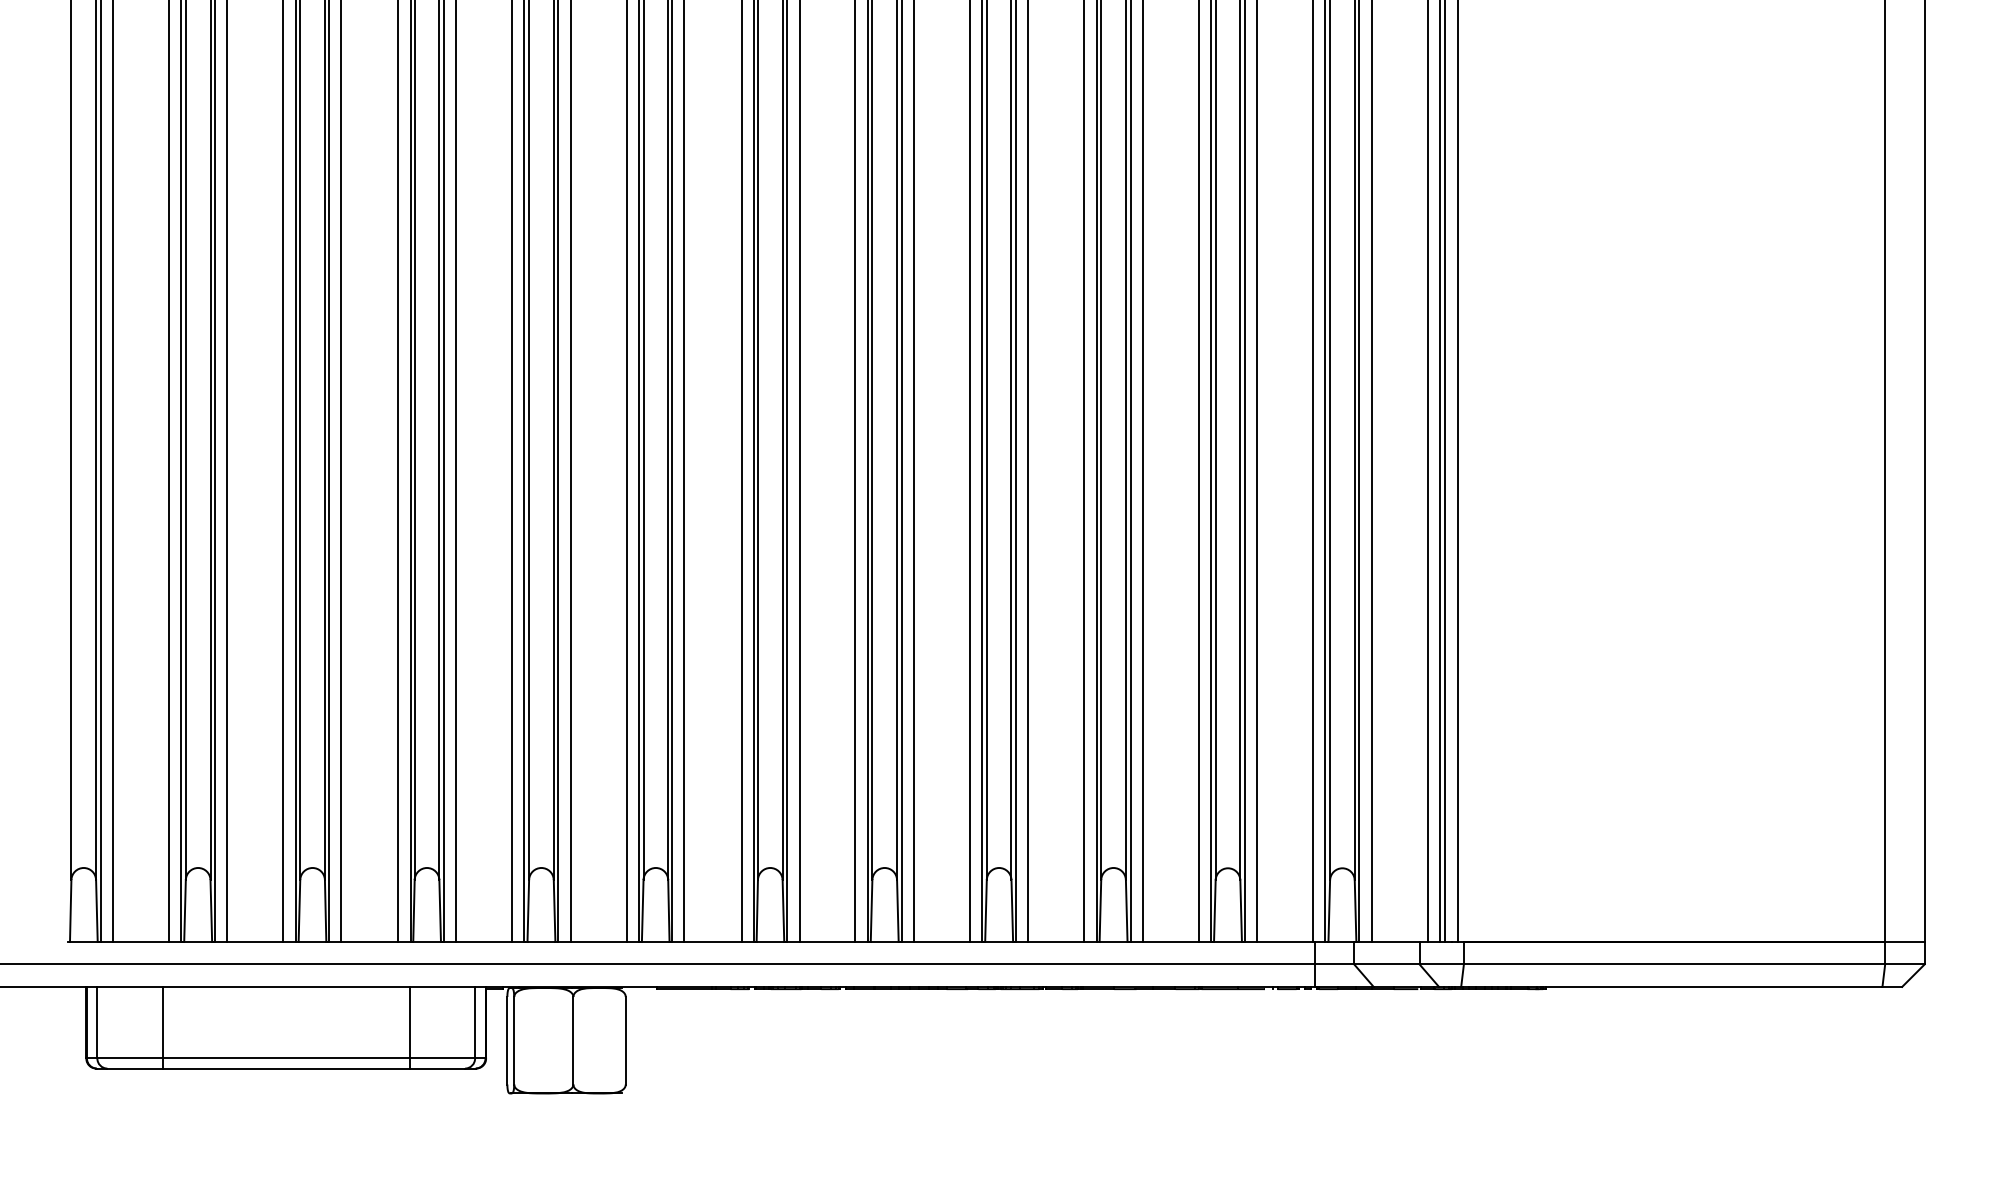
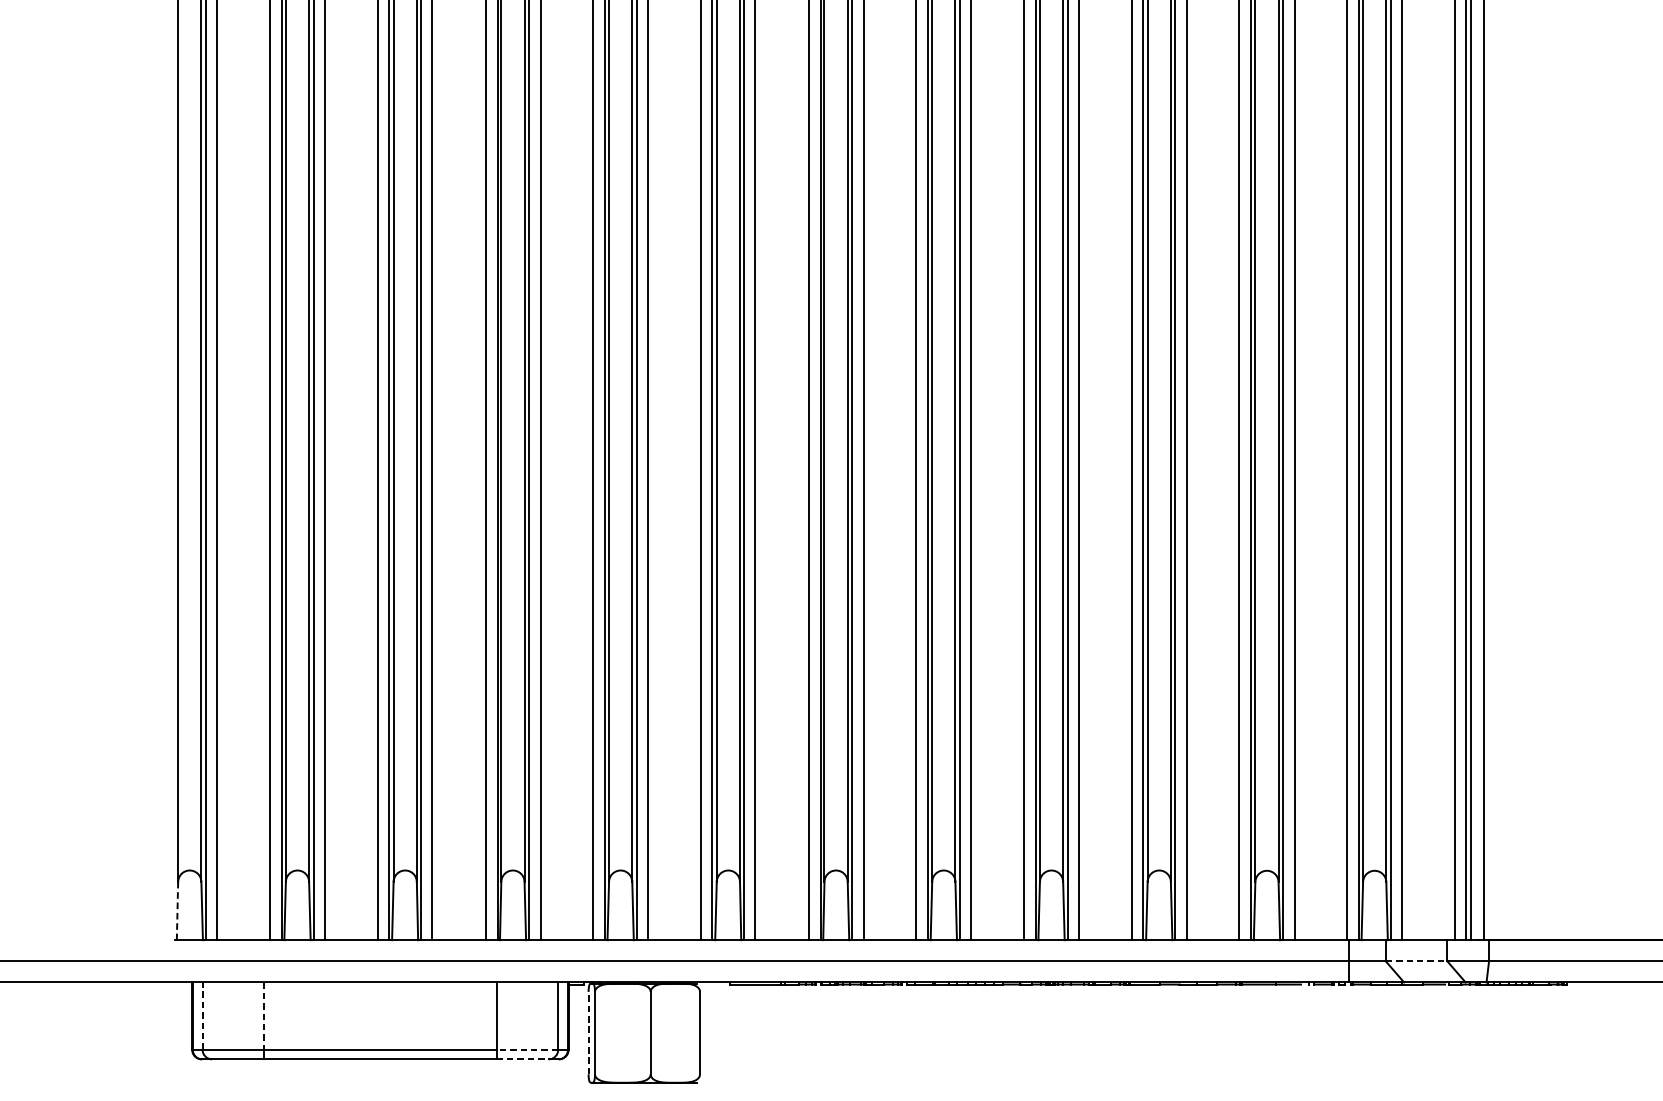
line: (70, 910) -> (177, 910), solid -> dashed
line: (1386, 964) -> (1416, 961), solid -> dashed
line: (97, 1022) -> (202, 1015), solid -> dashed
line: (162, 1022) -> (263, 1015), solid -> dashed
line: (507, 1040) -> (588, 1032), solid -> dashed
line: (442, 1058) -> (527, 1049), solid -> dashed
line: (437, 1068) -> (522, 1059), solid -> dashed

